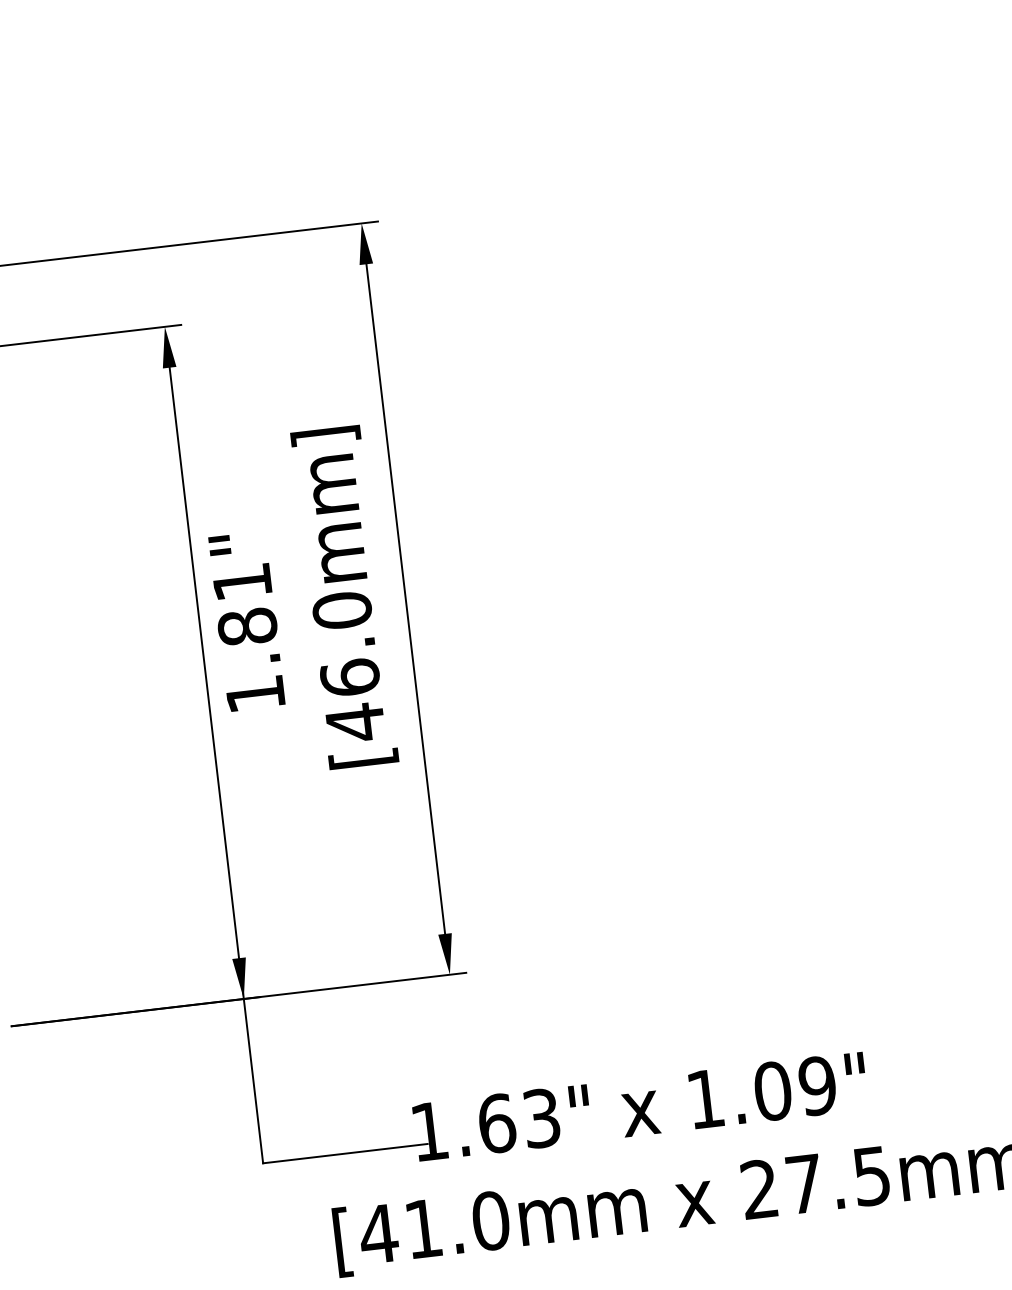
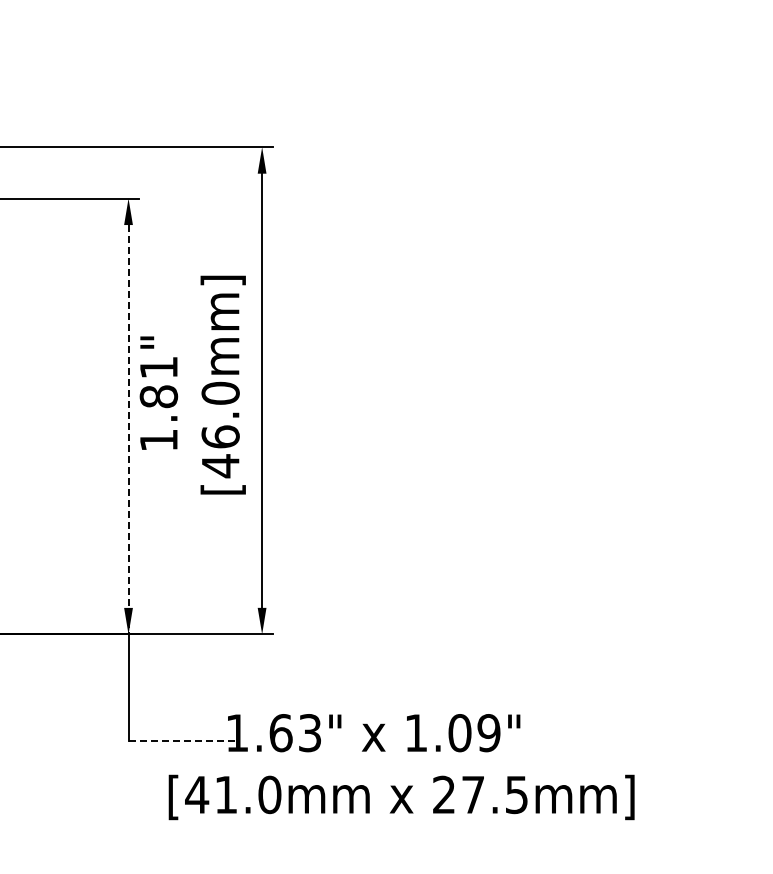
line: (206, 683) -> (128, 429), solid -> dashed
line: (346, 1152) -> (182, 740), solid -> dashed

